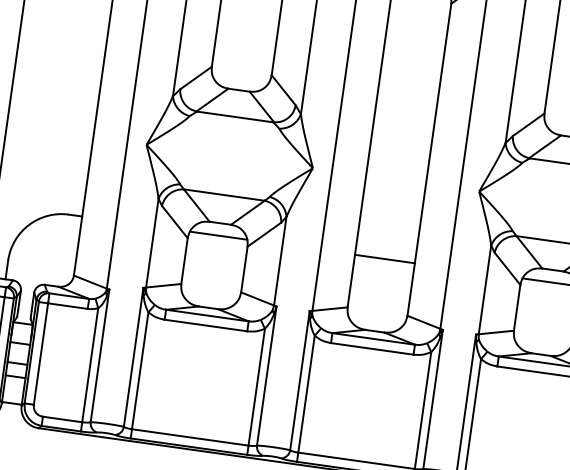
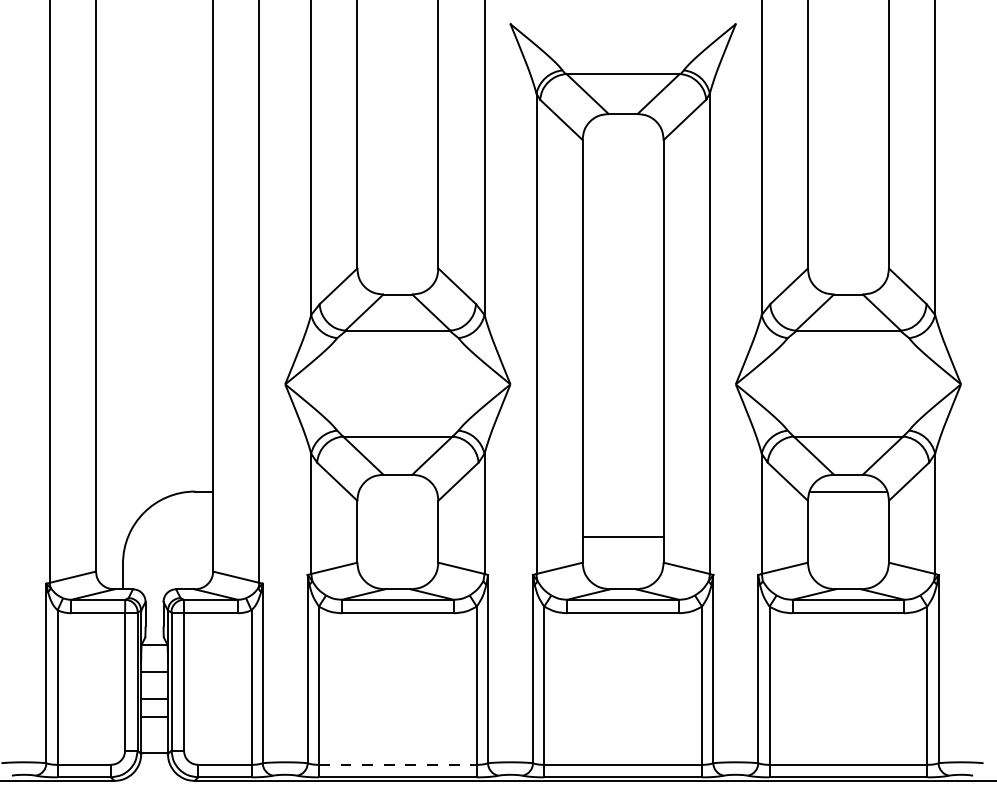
line: (218, 235) -> (397, 491), removed
line: (384, 258) -> (622, 536), moved
line: (190, 437) -> (397, 764), solid -> dashed

